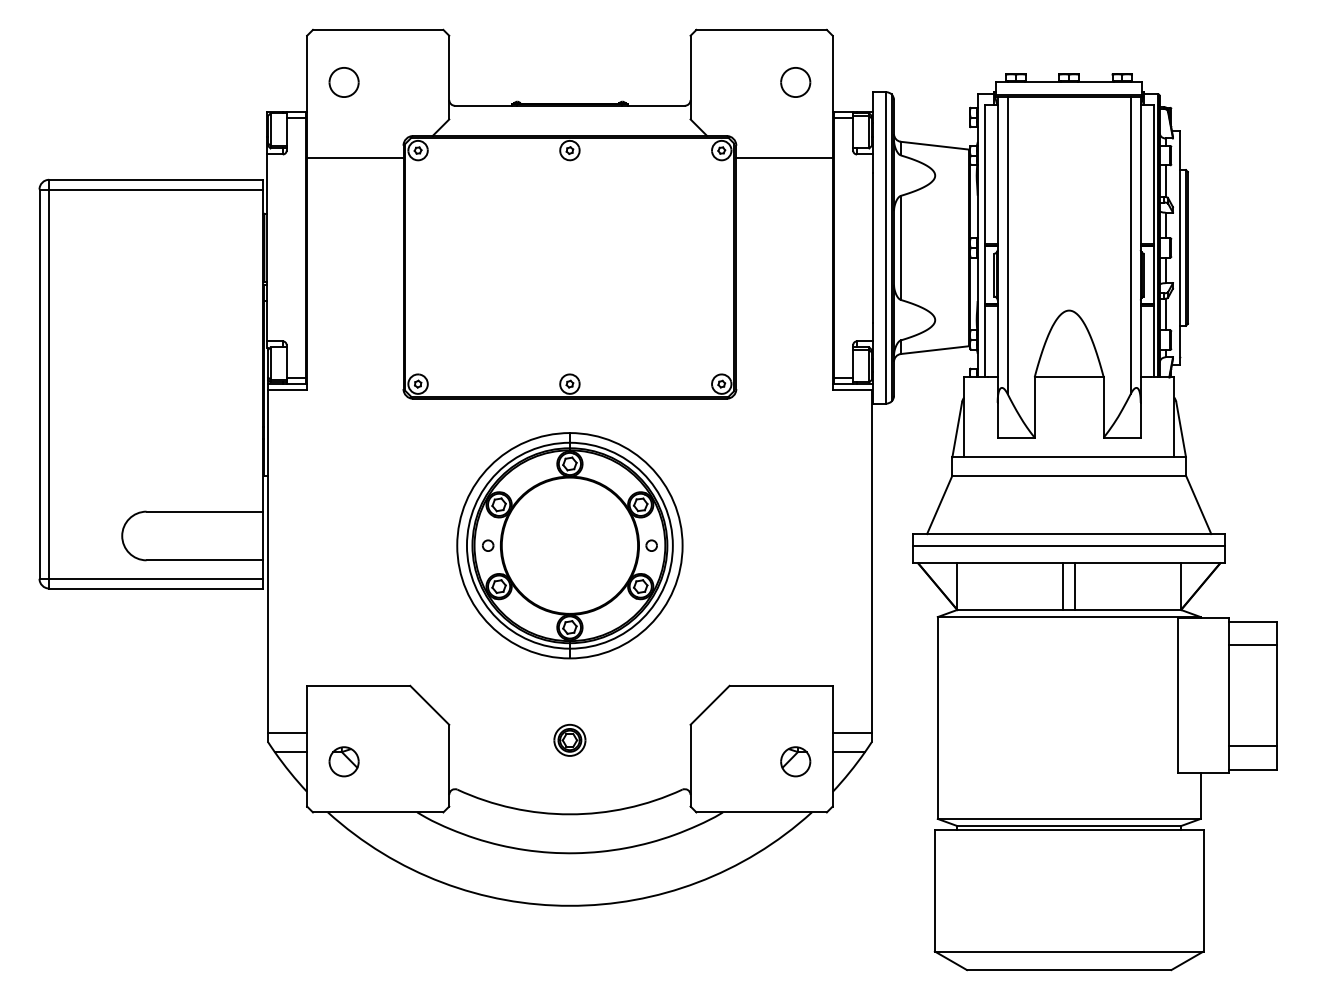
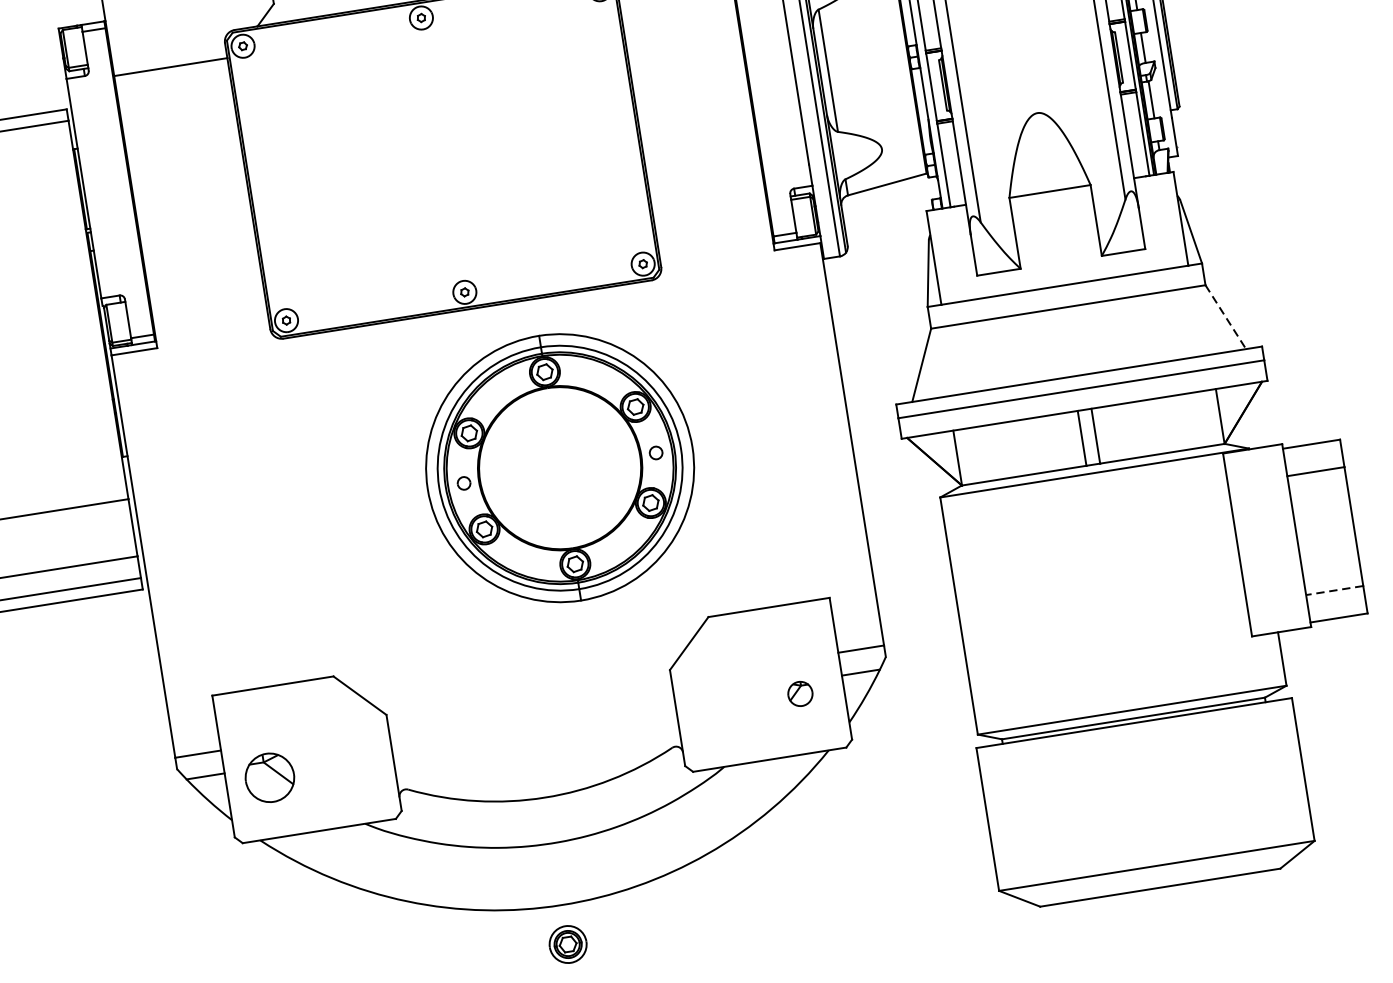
line: (1198, 504) -> (1225, 316), solid -> dashed
part: (569, 545) -> (559, 468), moved
part: (569, 739) -> (567, 943), moved
line: (1252, 746) -> (1333, 590), solid -> dashed
part: (343, 761) -> (269, 777), size x1.4
part: (795, 761) -> (800, 693), size x0.7

